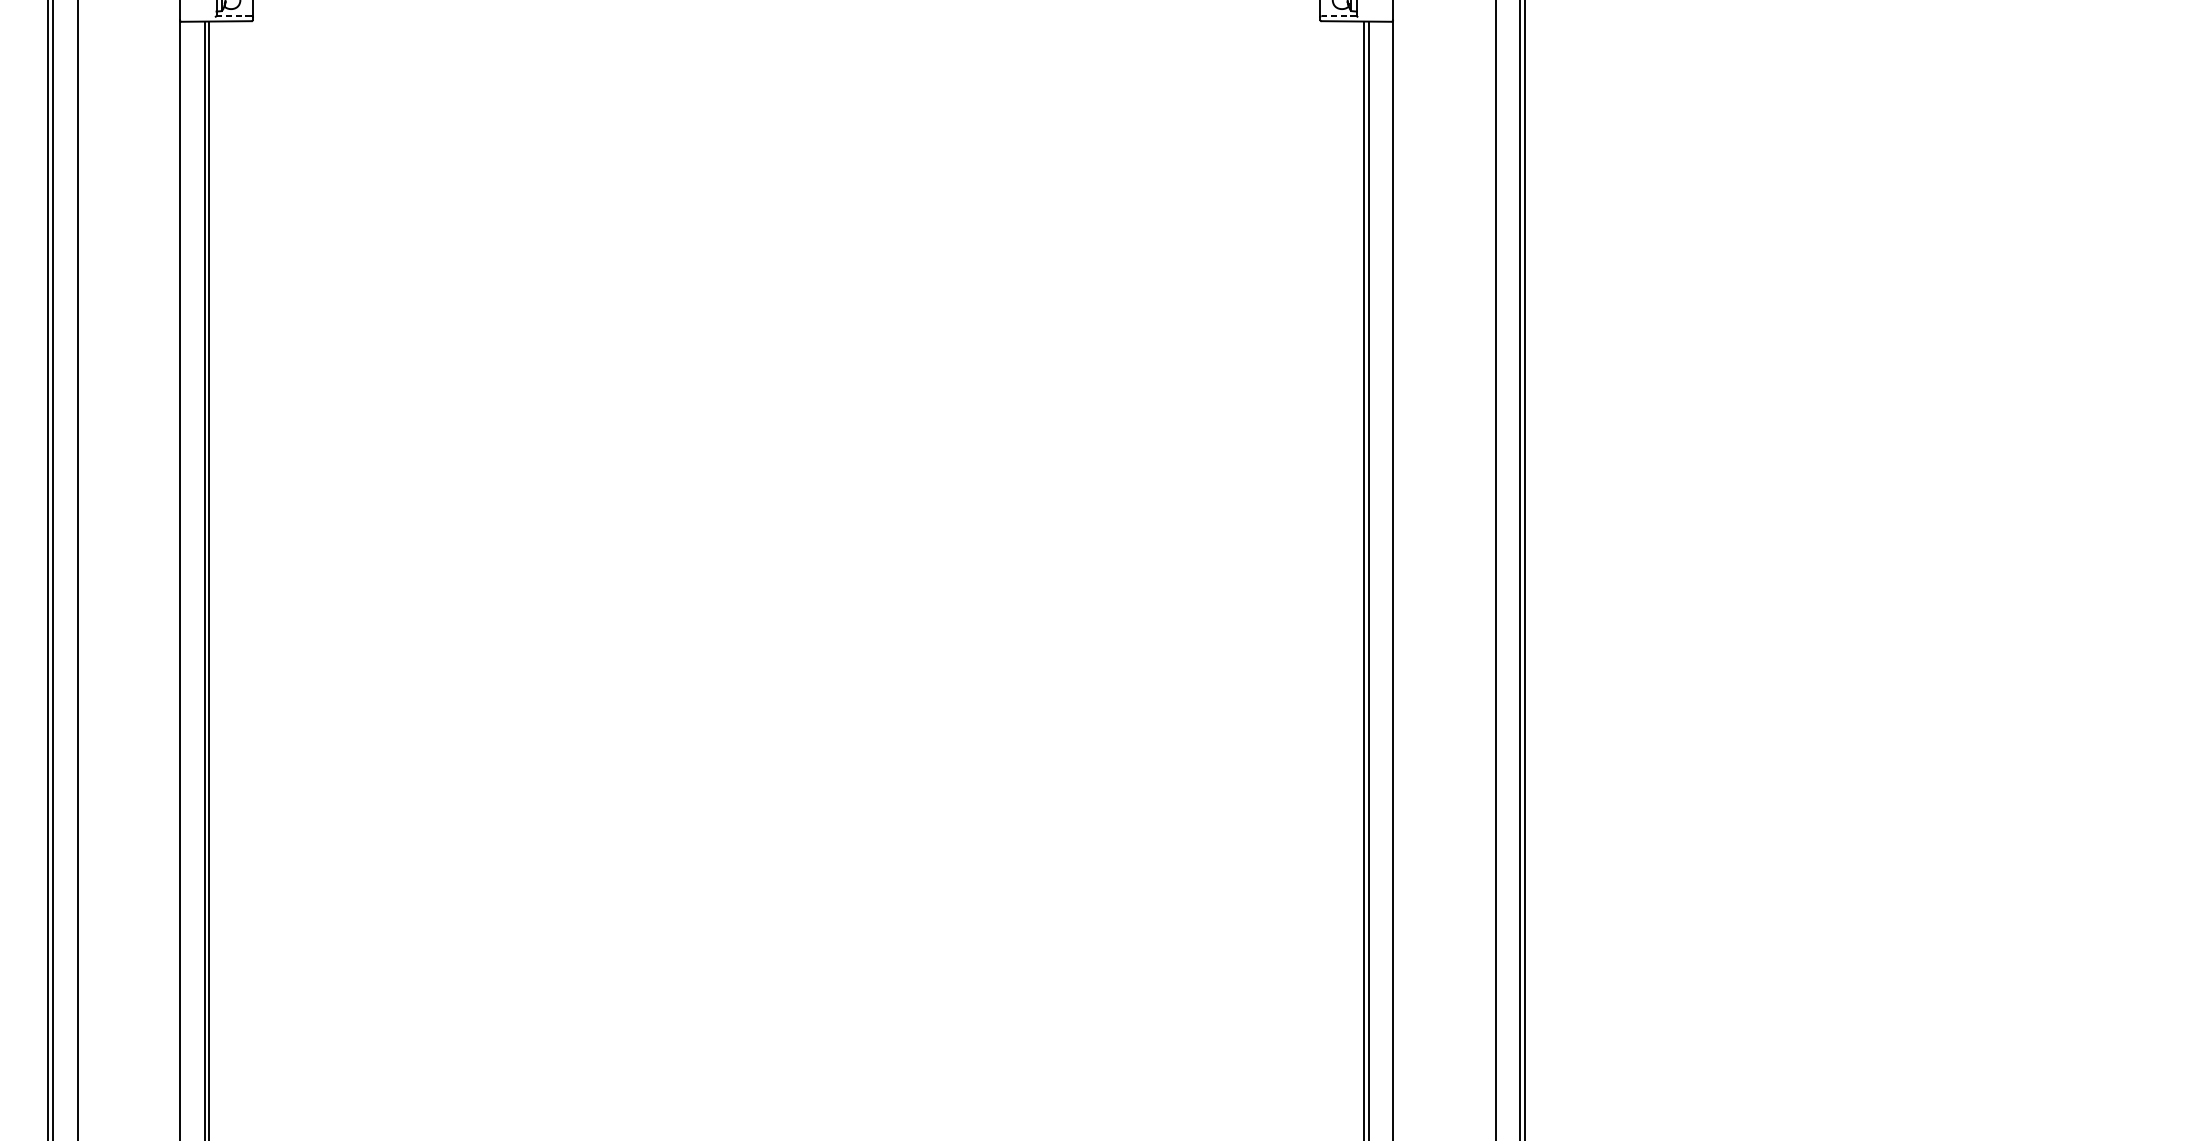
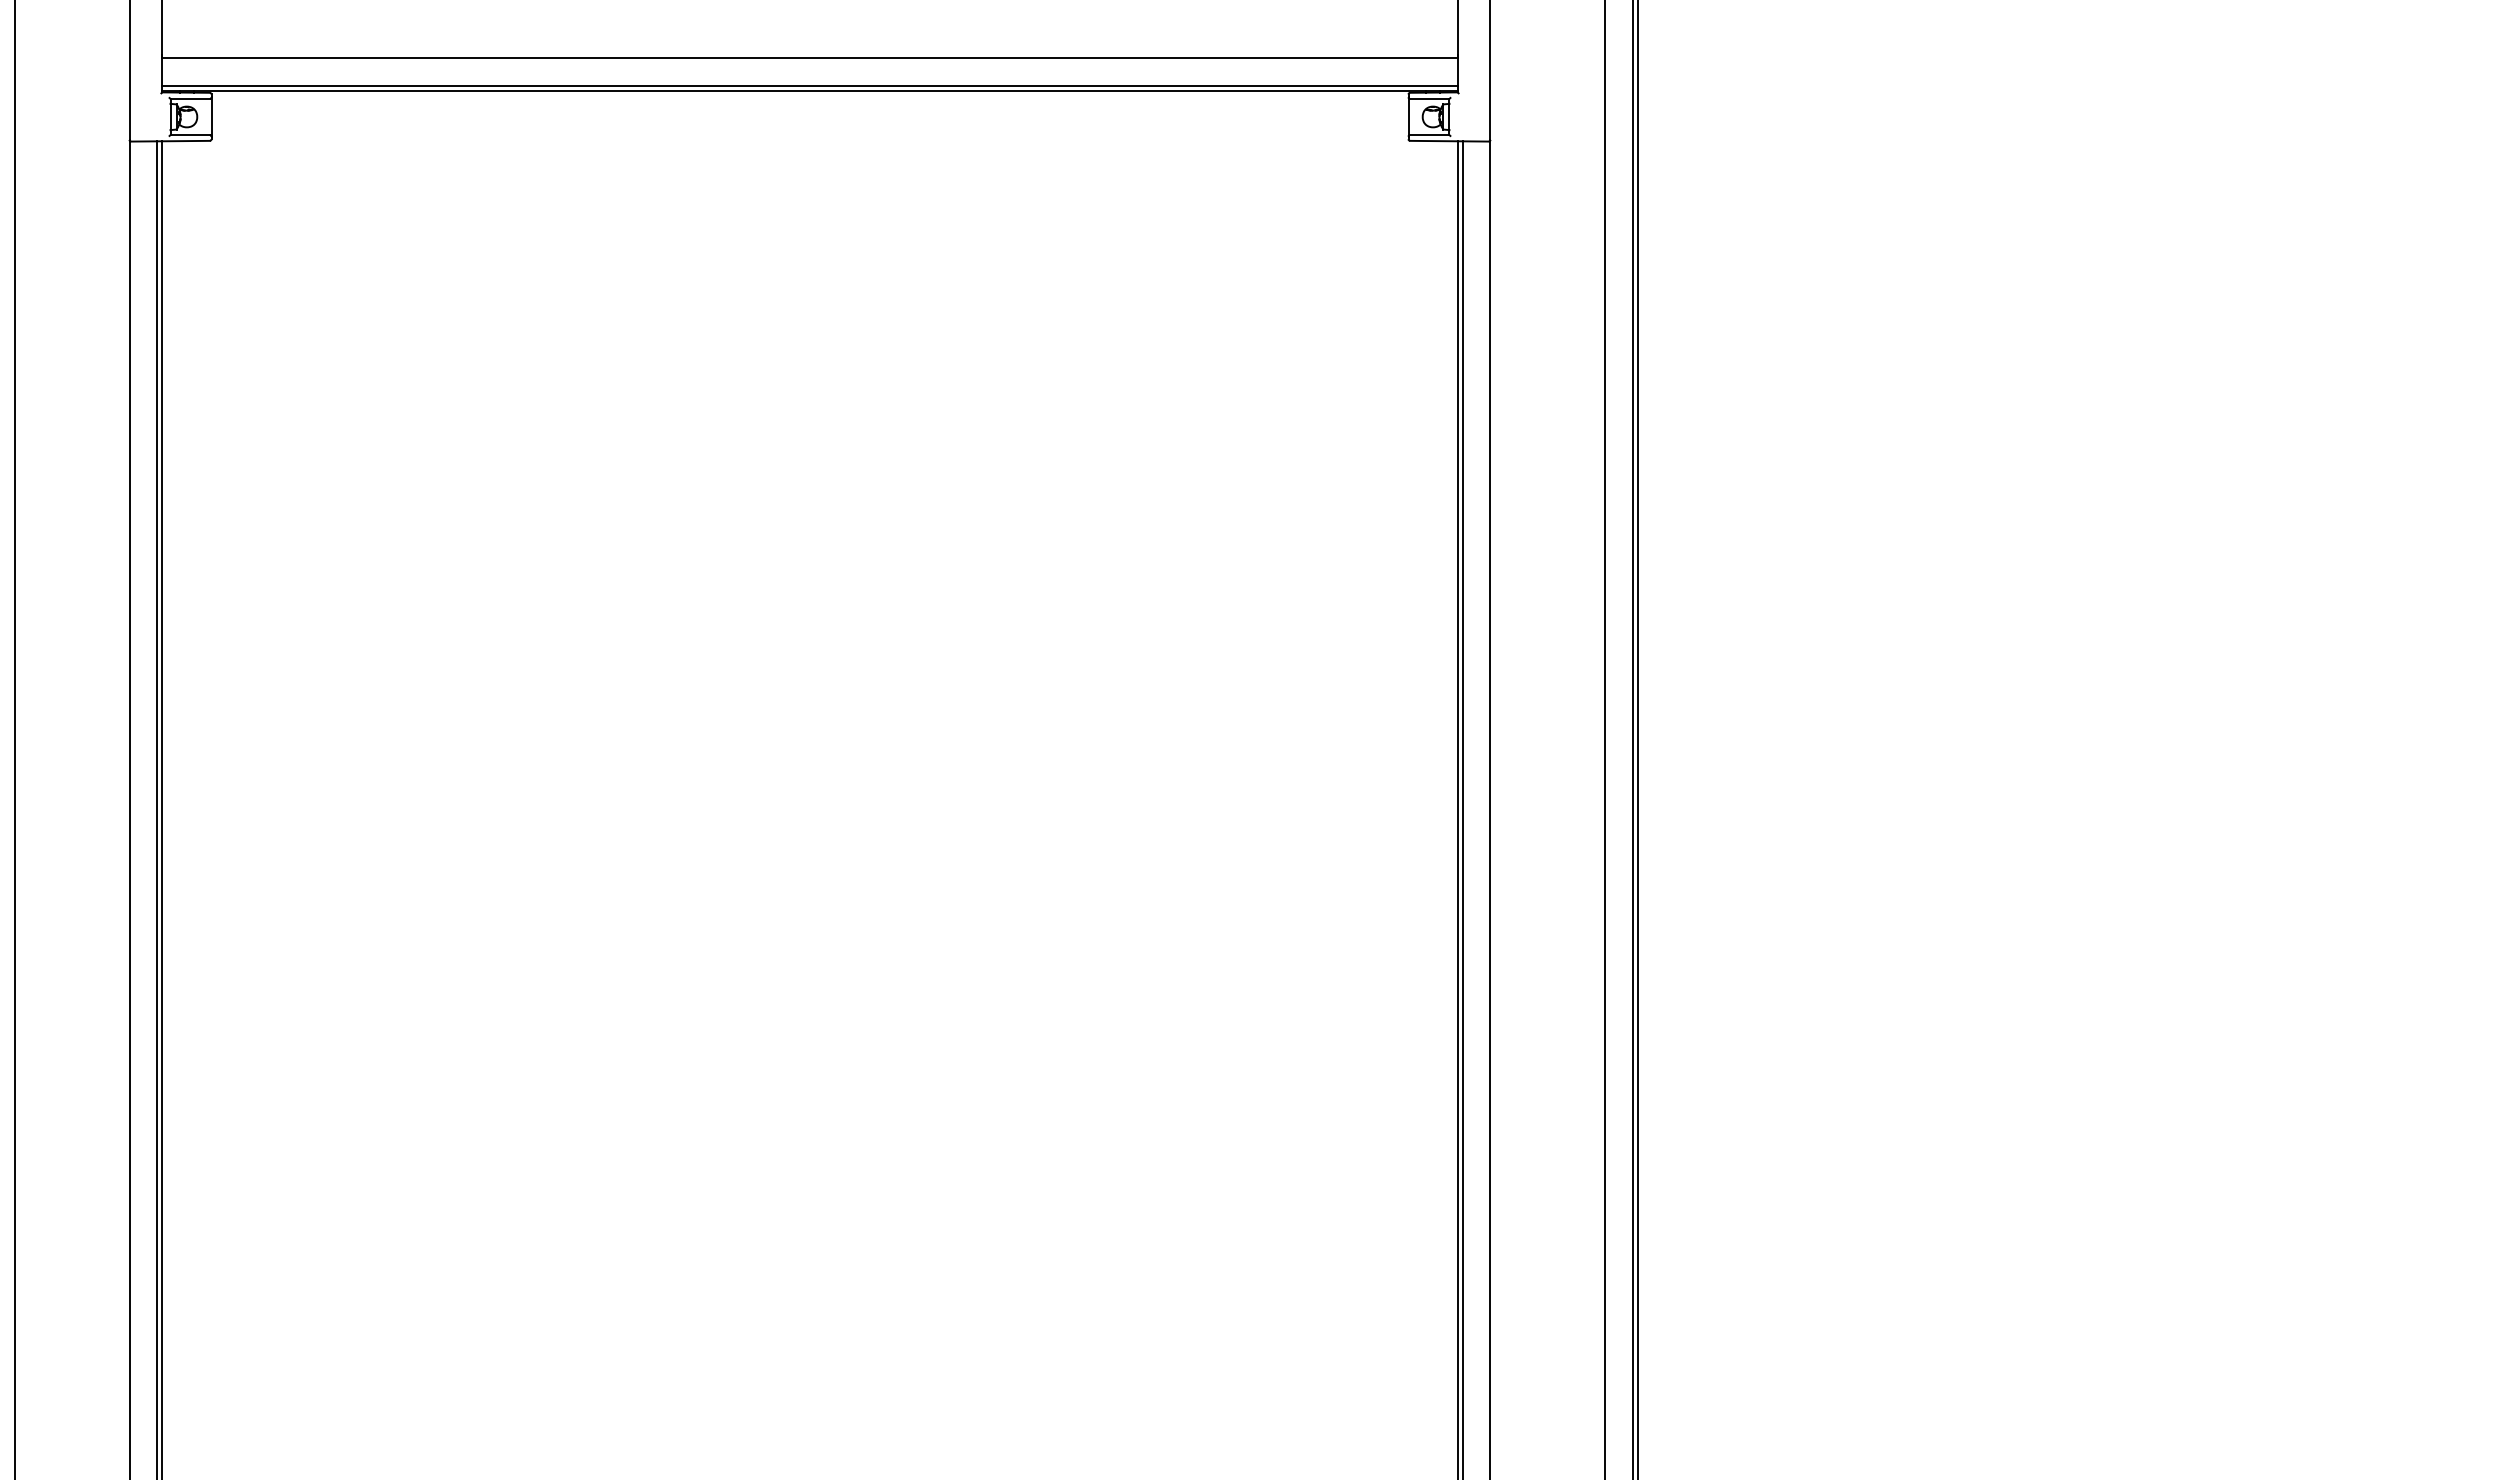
line: (234, 16) -> (190, 135), dashed -> solid
line: (1338, 16) -> (1429, 135), dashed -> solid

